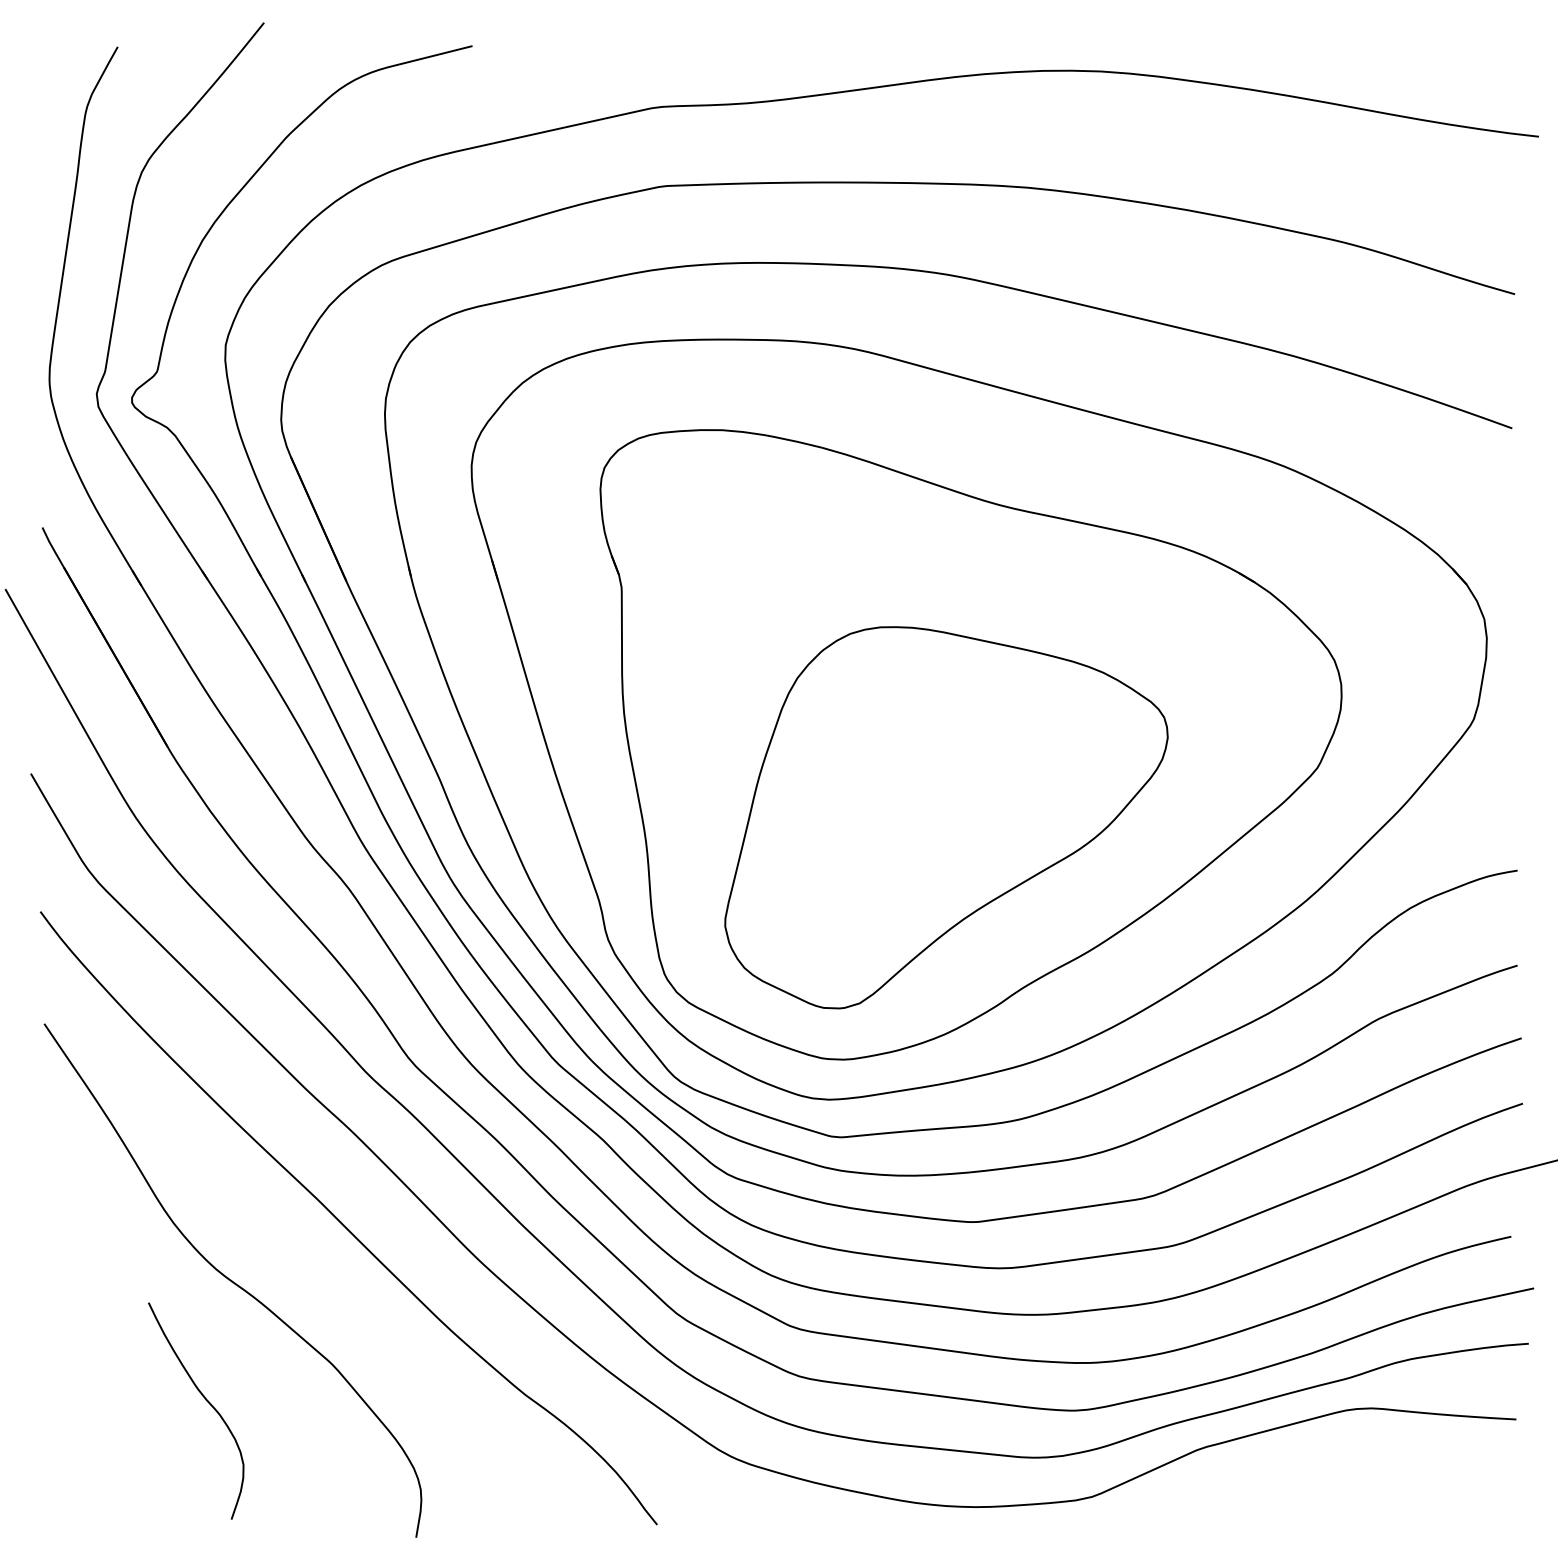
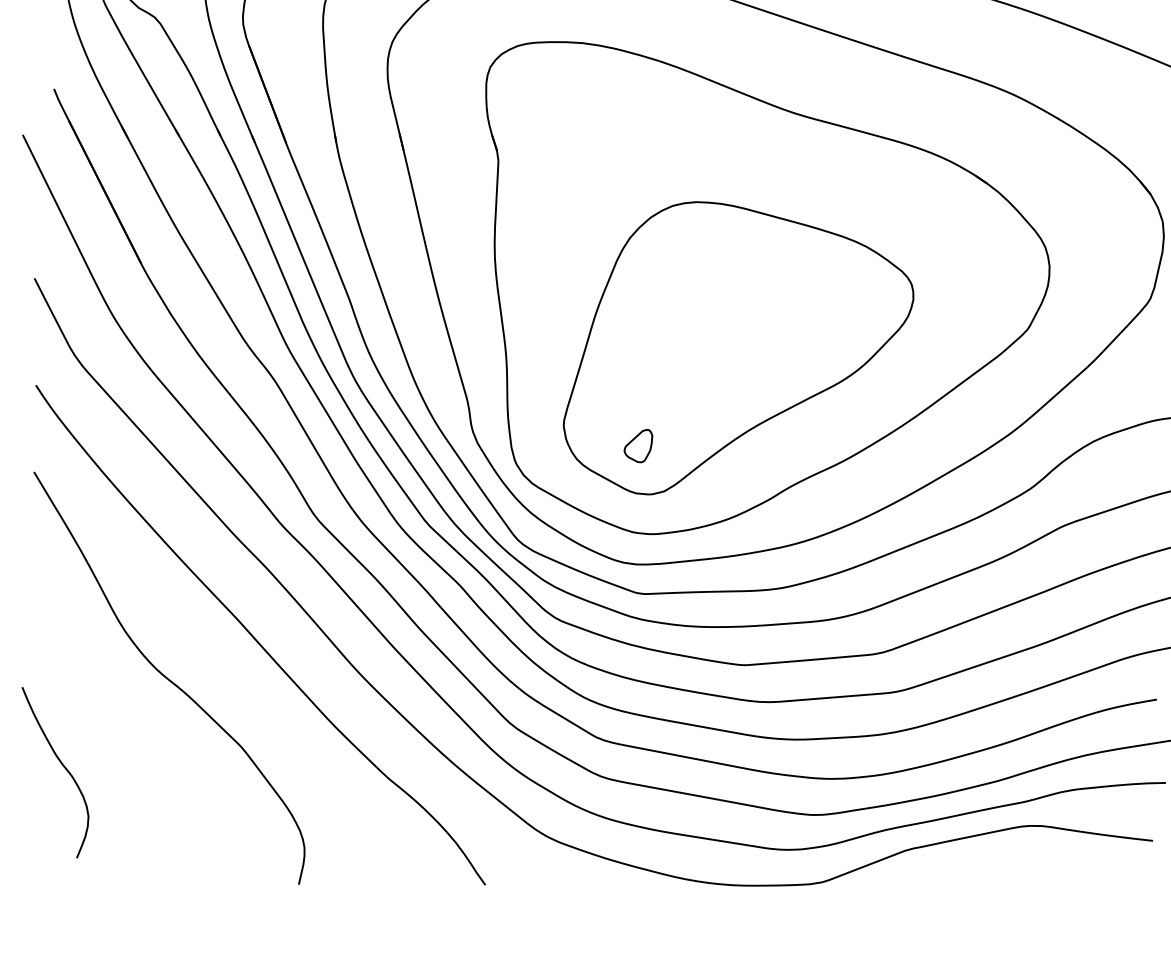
part: (822, 946) -> (637, 445), added
curve: (205, 1400) -> (61, 765), moved

